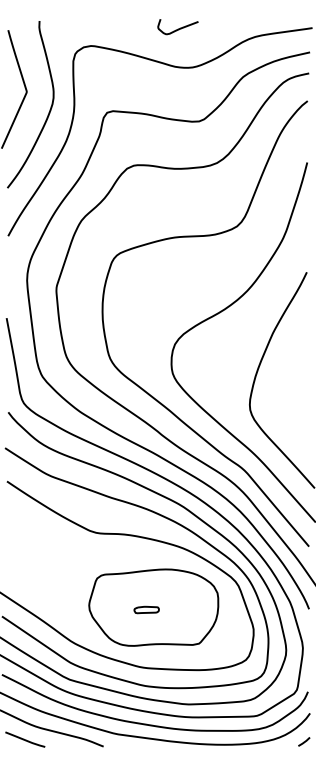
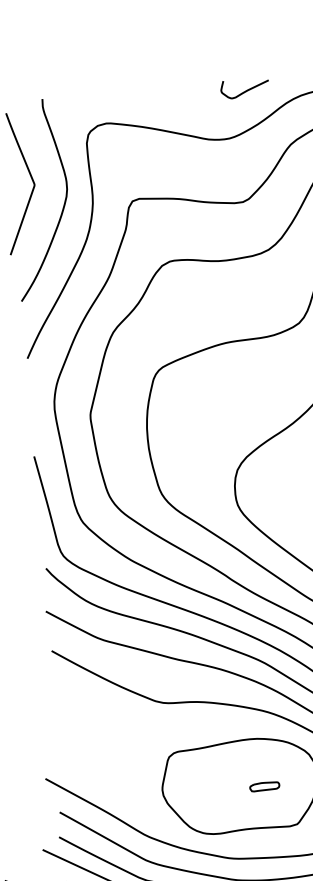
curve: (178, 28) -> (245, 90), moved
part: (146, 609) -> (264, 786), moved

